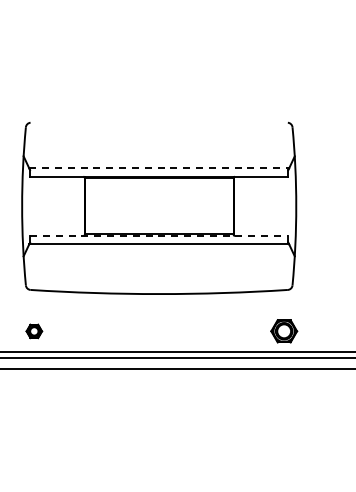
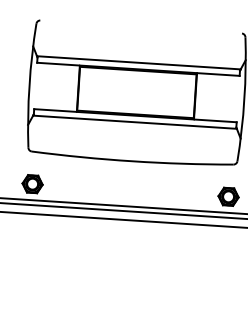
line: (159, 168) -> (139, 62), dashed -> solid
line: (159, 235) -> (135, 115), dashed -> solid
part: (34, 331) -> (32, 184), size x1.67

